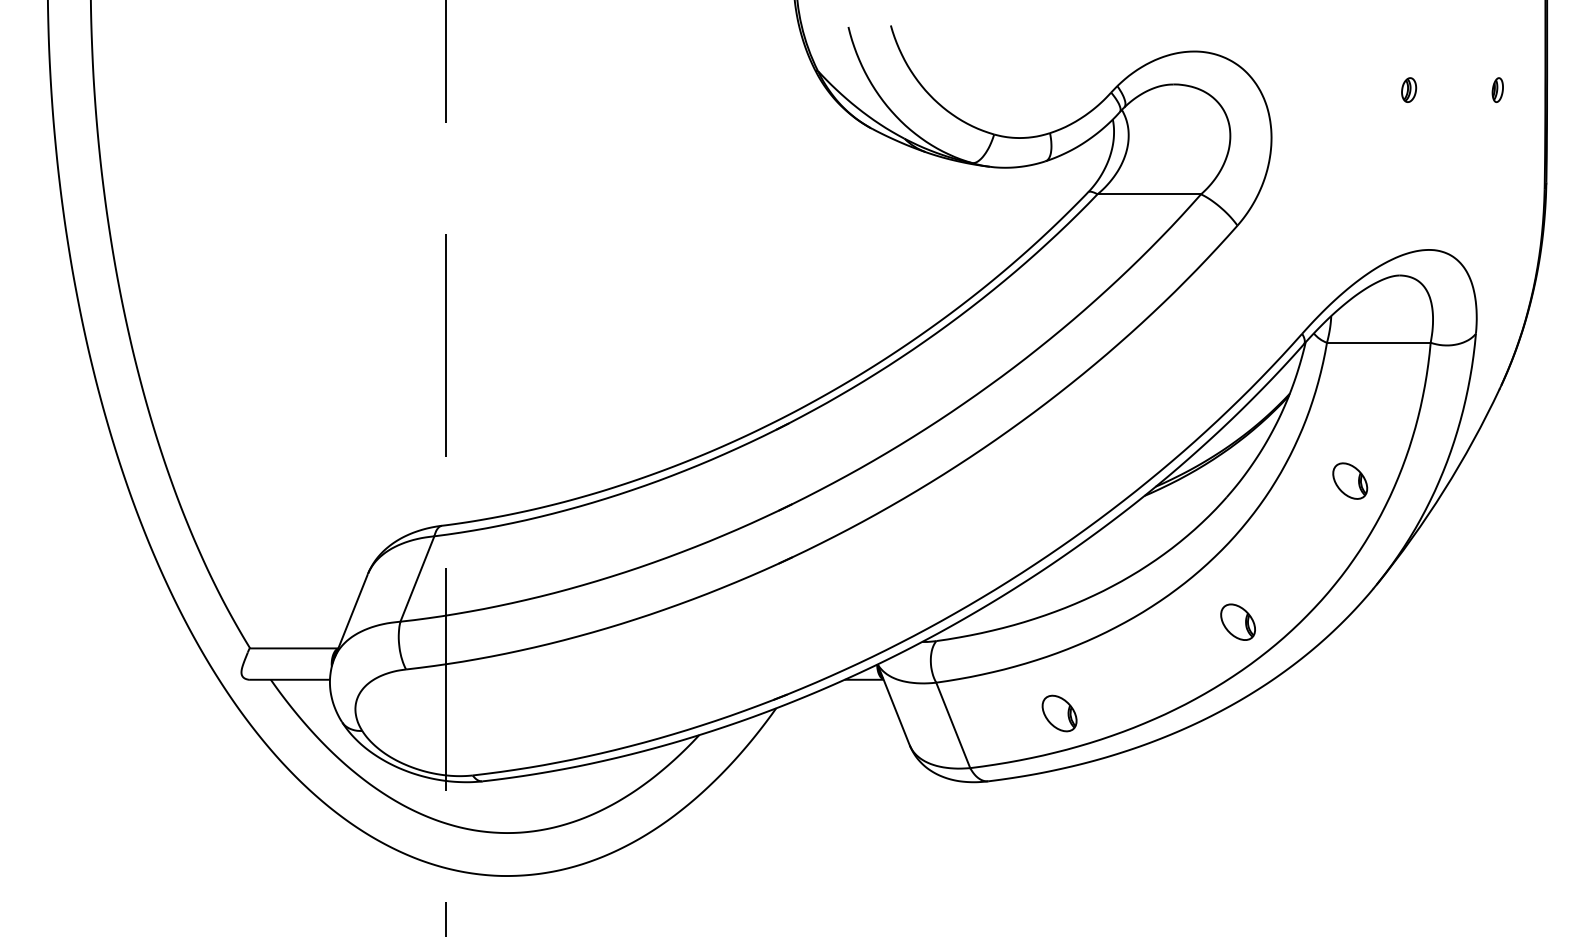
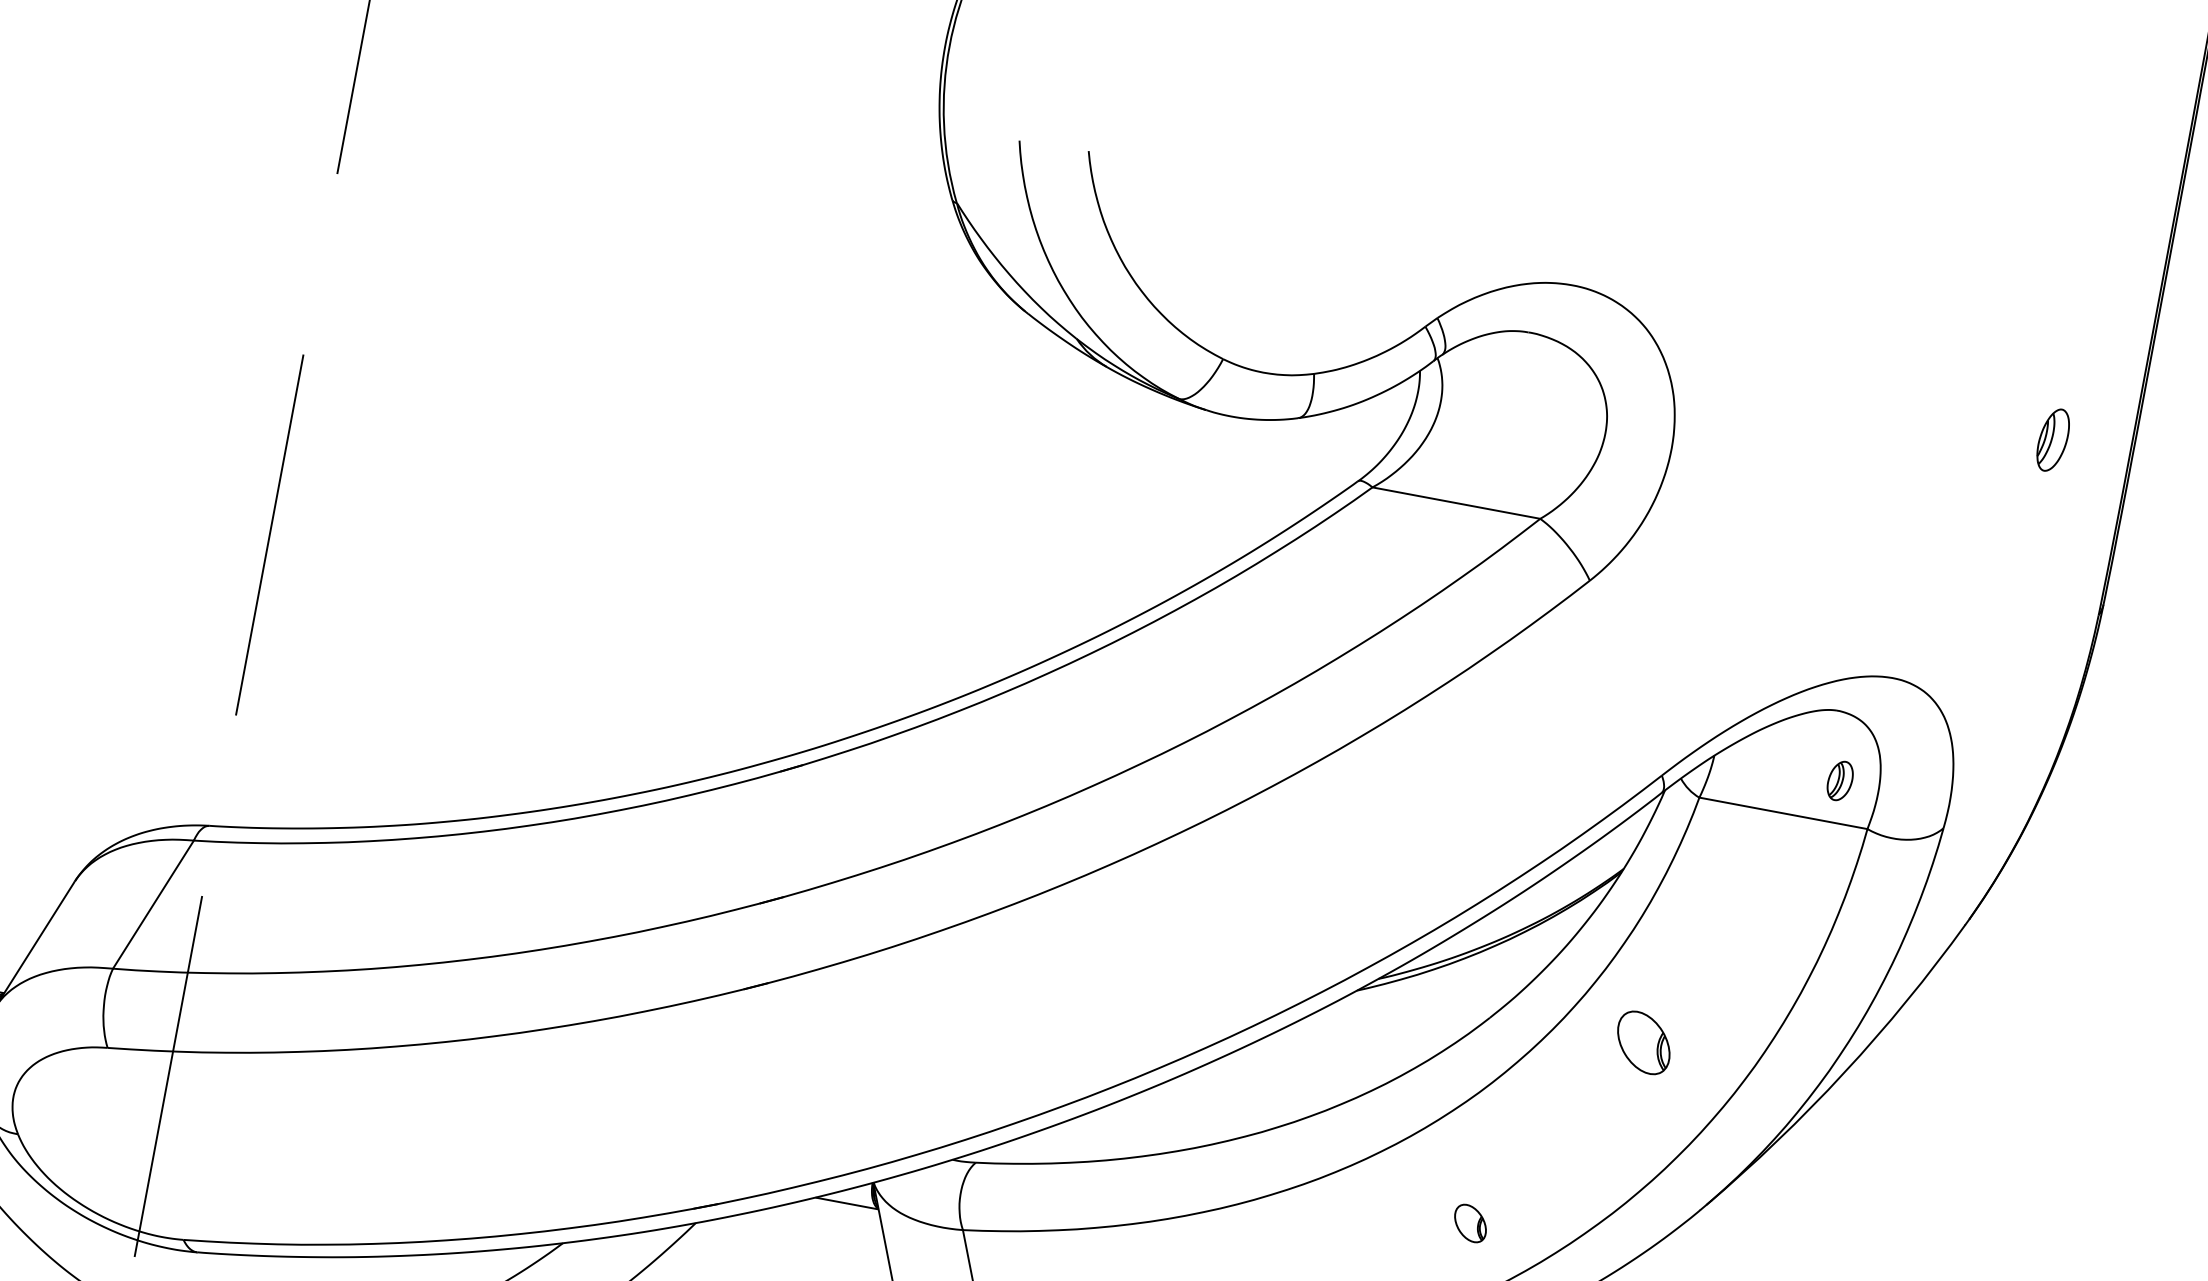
part: (1409, 89) -> (1841, 780), moved
part: (1497, 89) -> (2052, 438), size x1.6
part: (1350, 480) -> (1644, 1041), moved
part: (1237, 621) -> (1469, 1222), size x0.6

